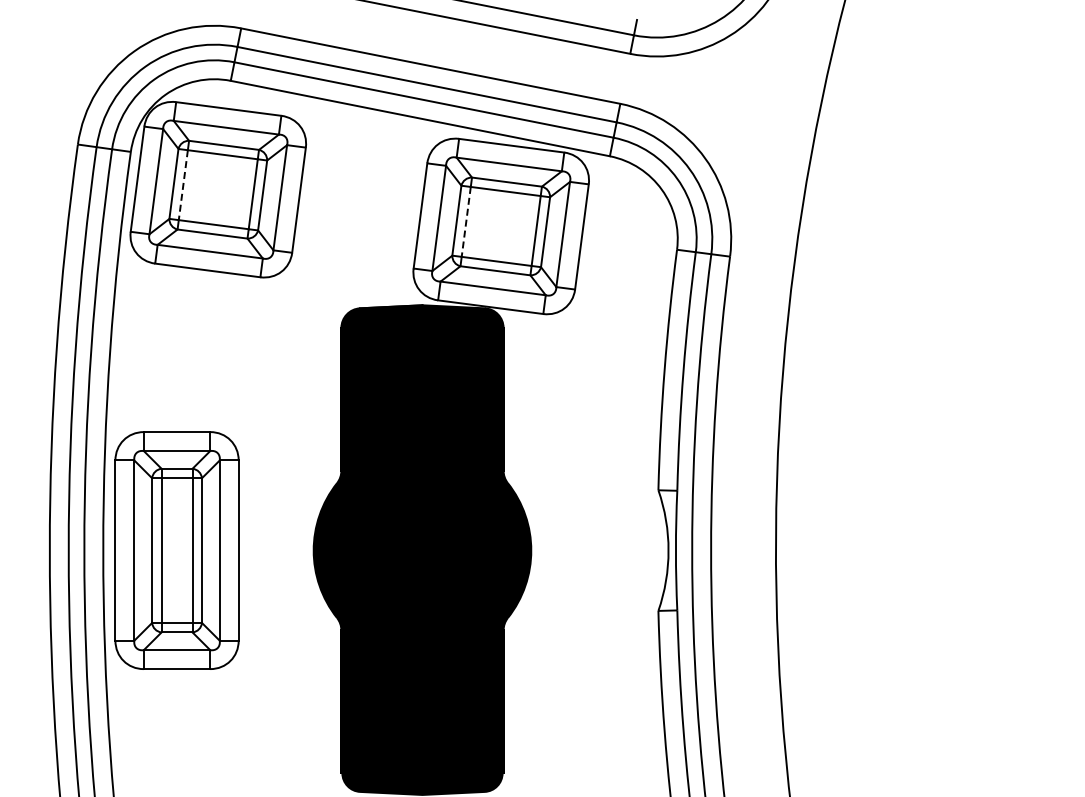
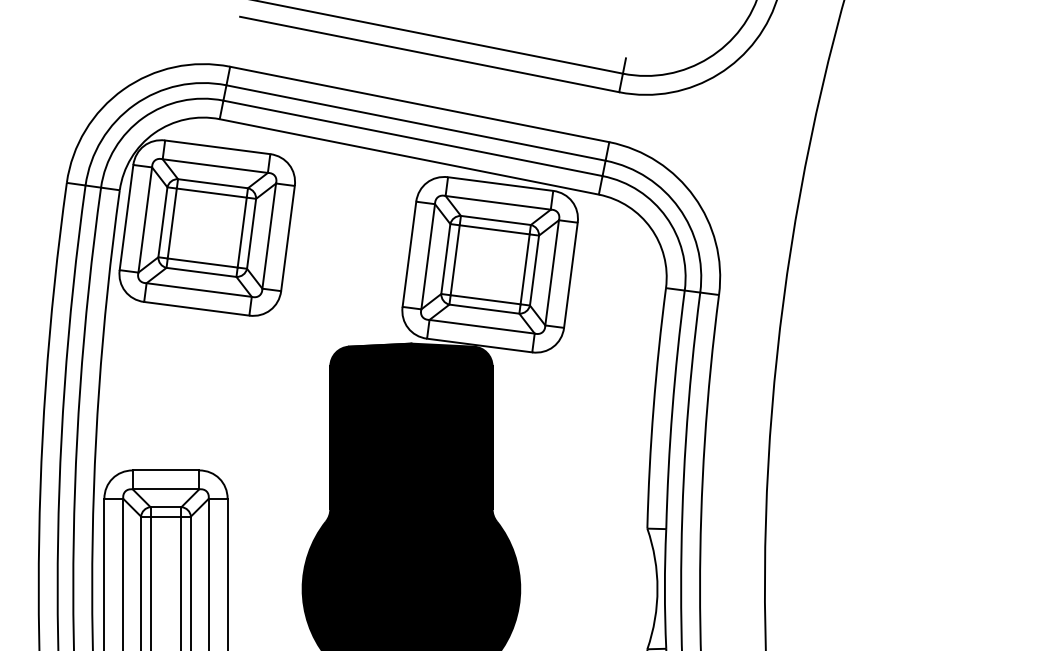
line: (183, 185) -> (172, 223), dashed -> solid
line: (466, 222) -> (455, 260), dashed -> solid

